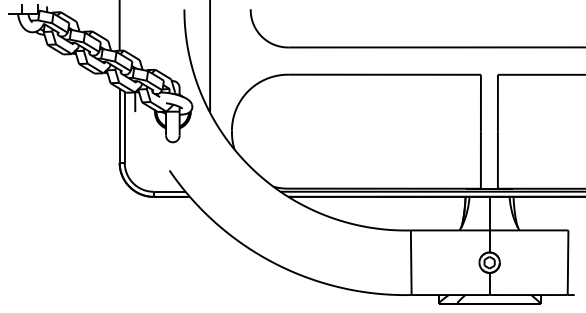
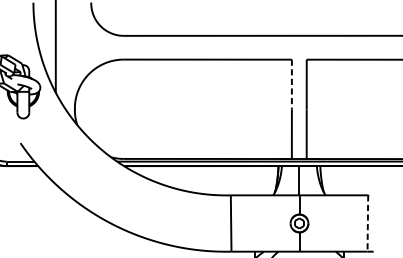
line: (480, 103) -> (291, 84), solid -> dashed
line: (568, 262) -> (368, 223), solid -> dashed

